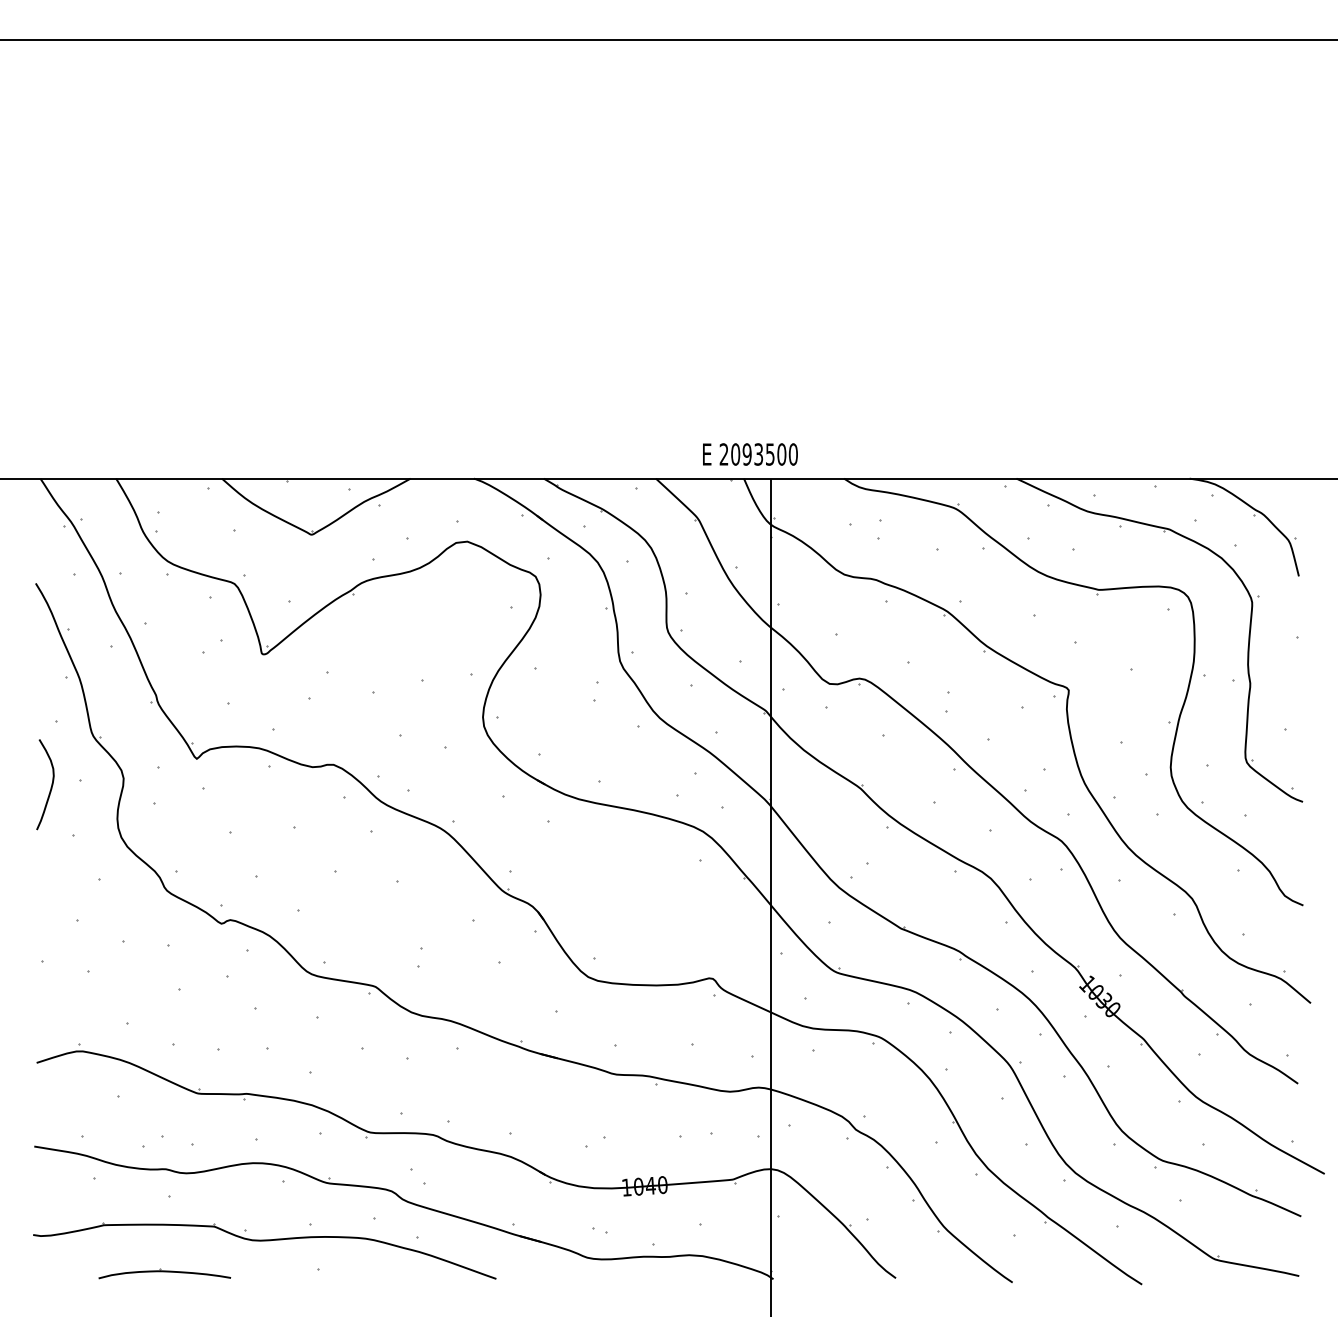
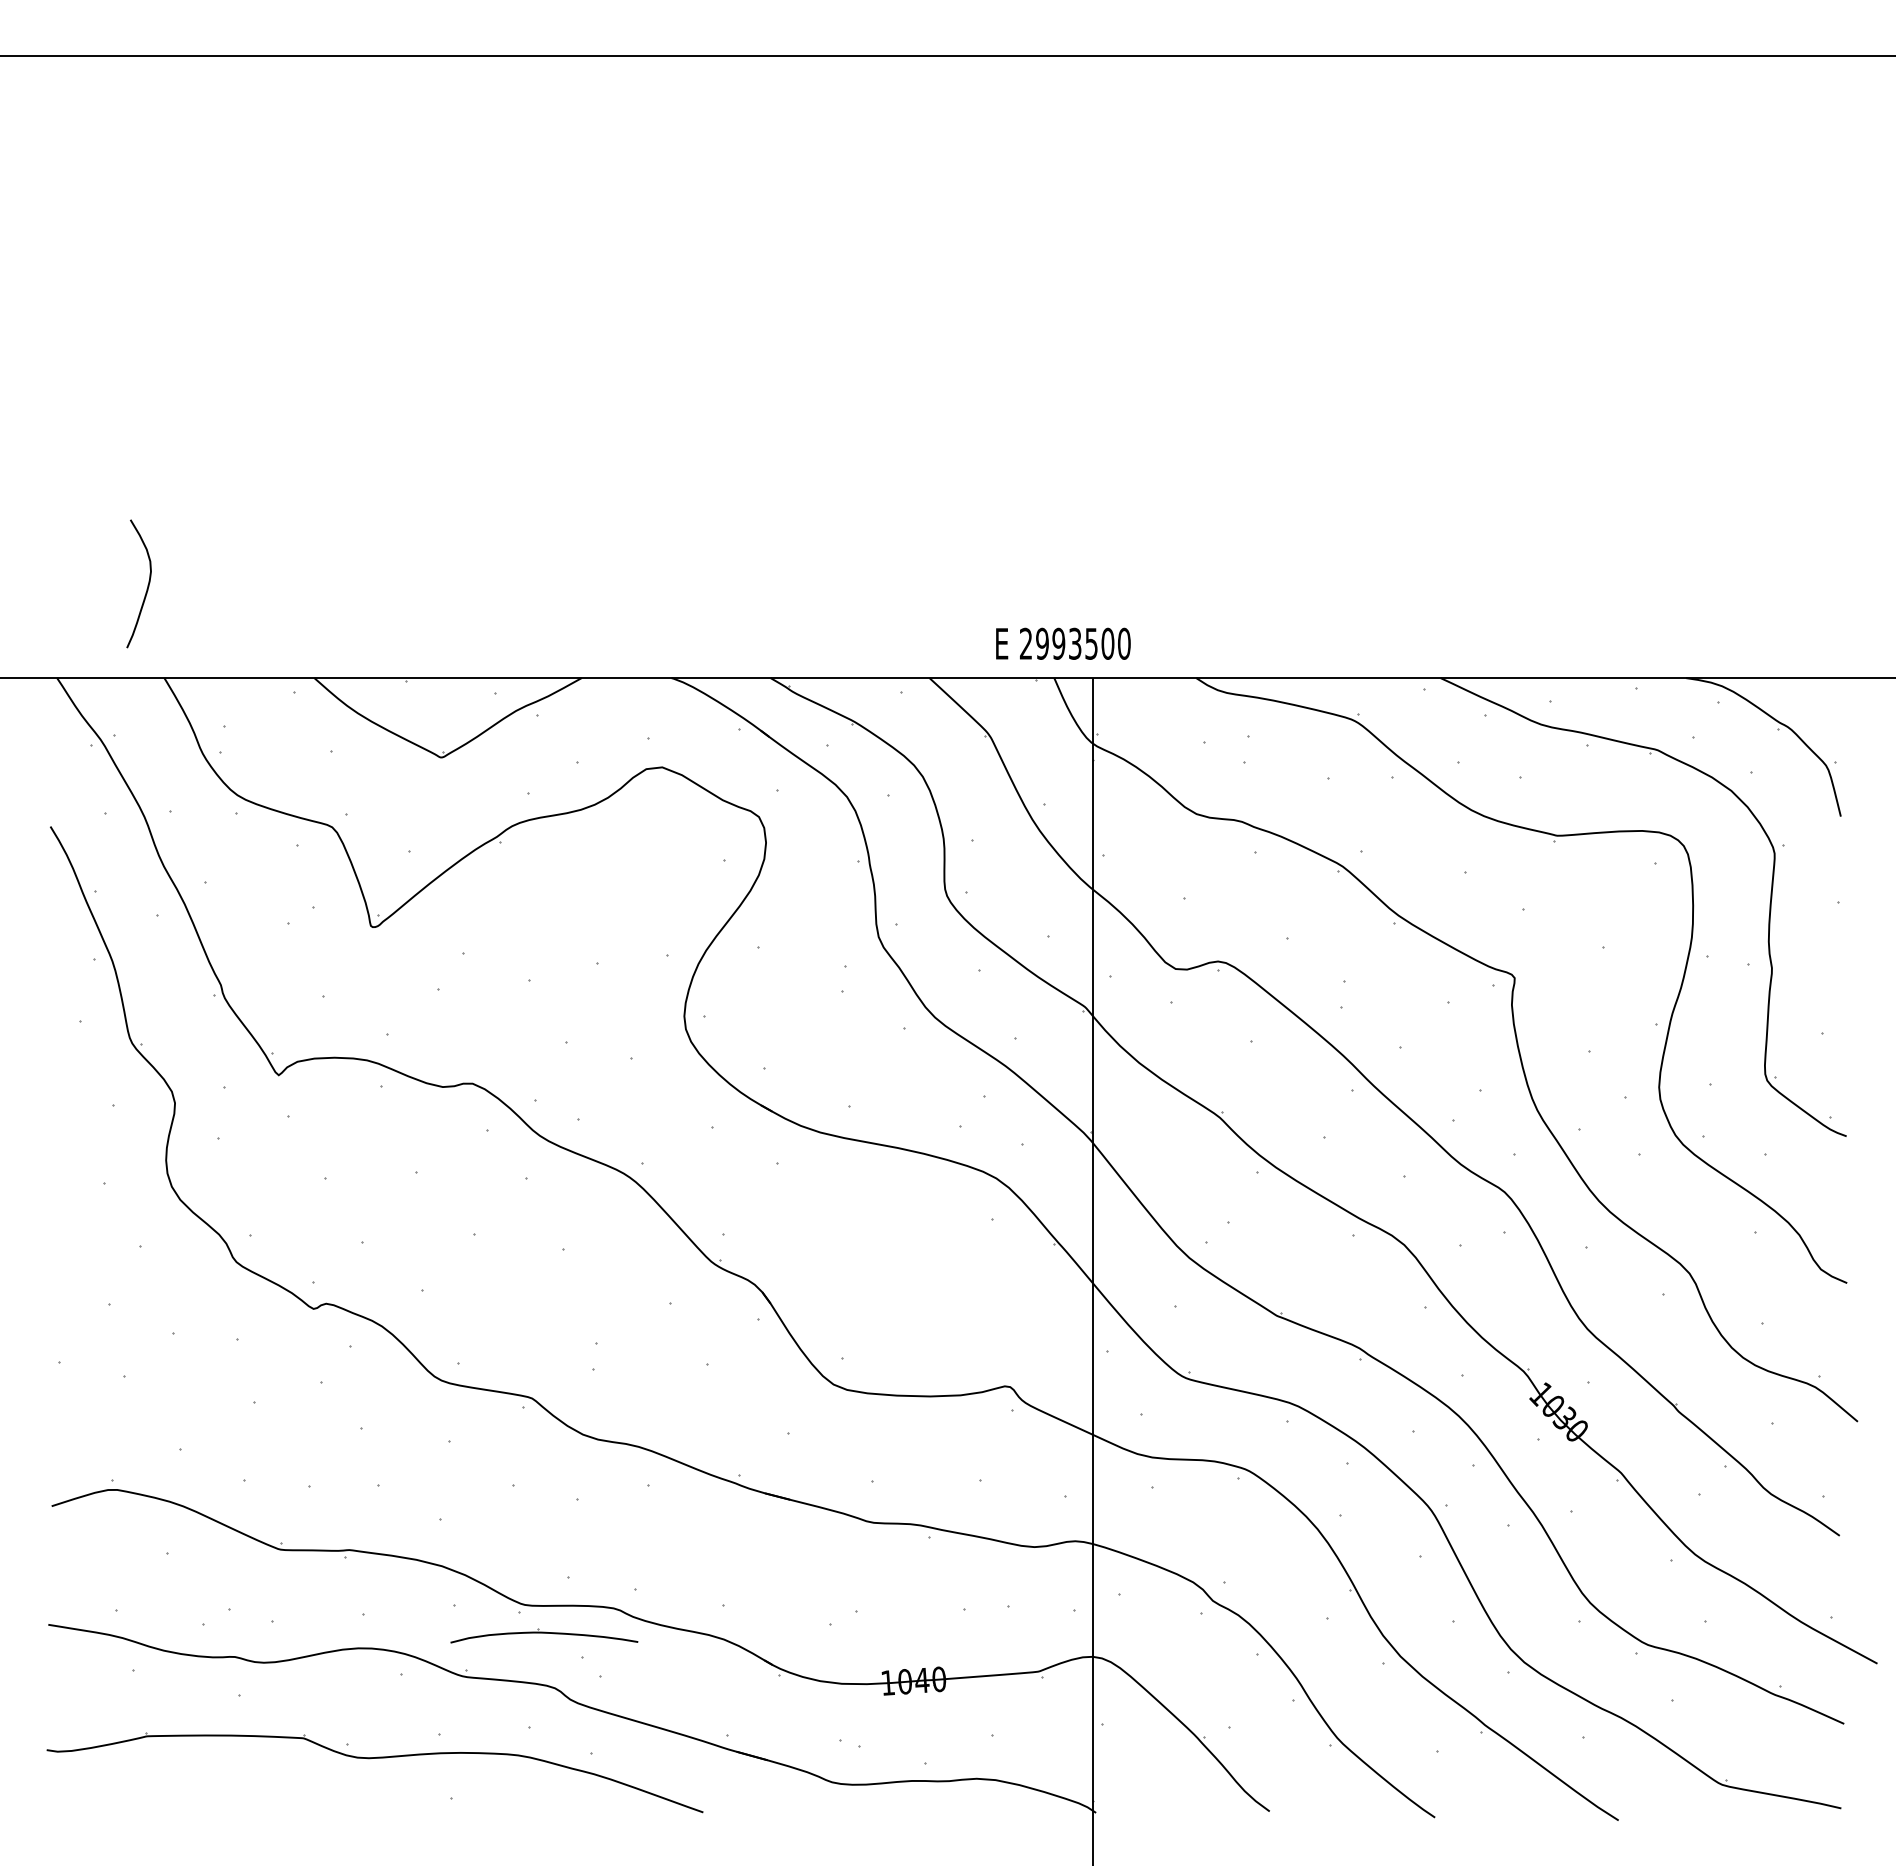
text: (735, 454) -> (1042, 643), 2093500 -> 2993500
curve: (51, 785) -> (147, 585), moved
part: (164, 1273) -> (544, 1635), moved

